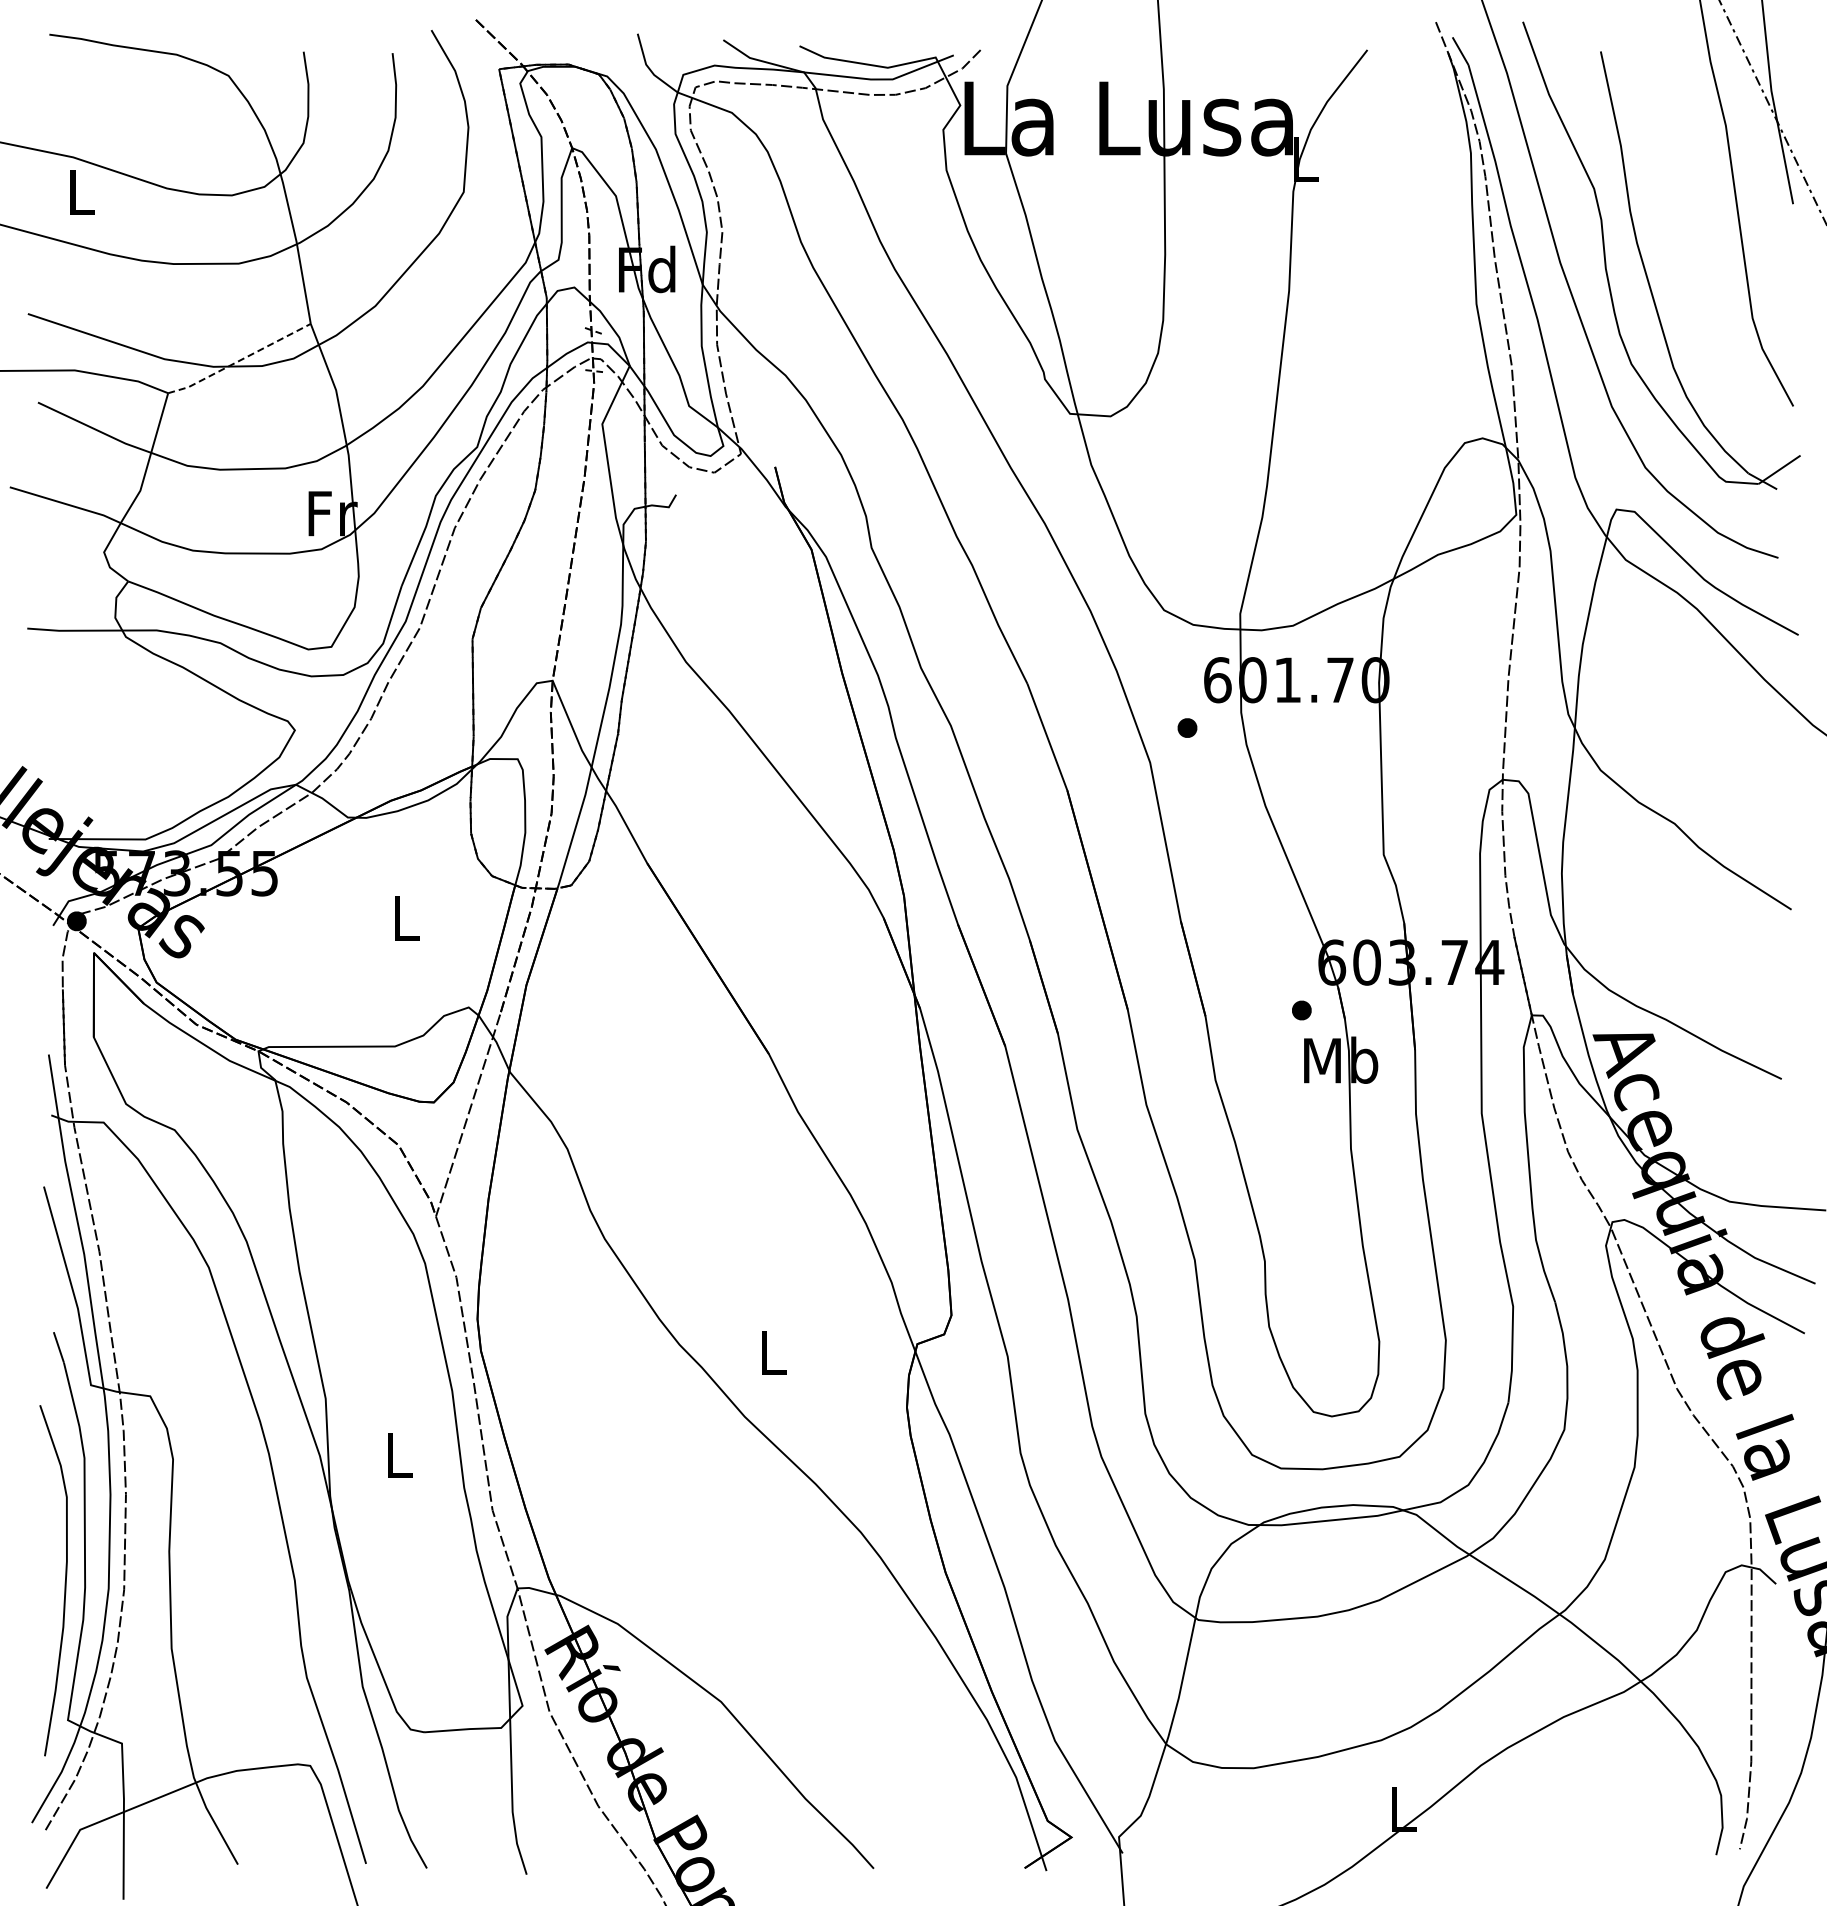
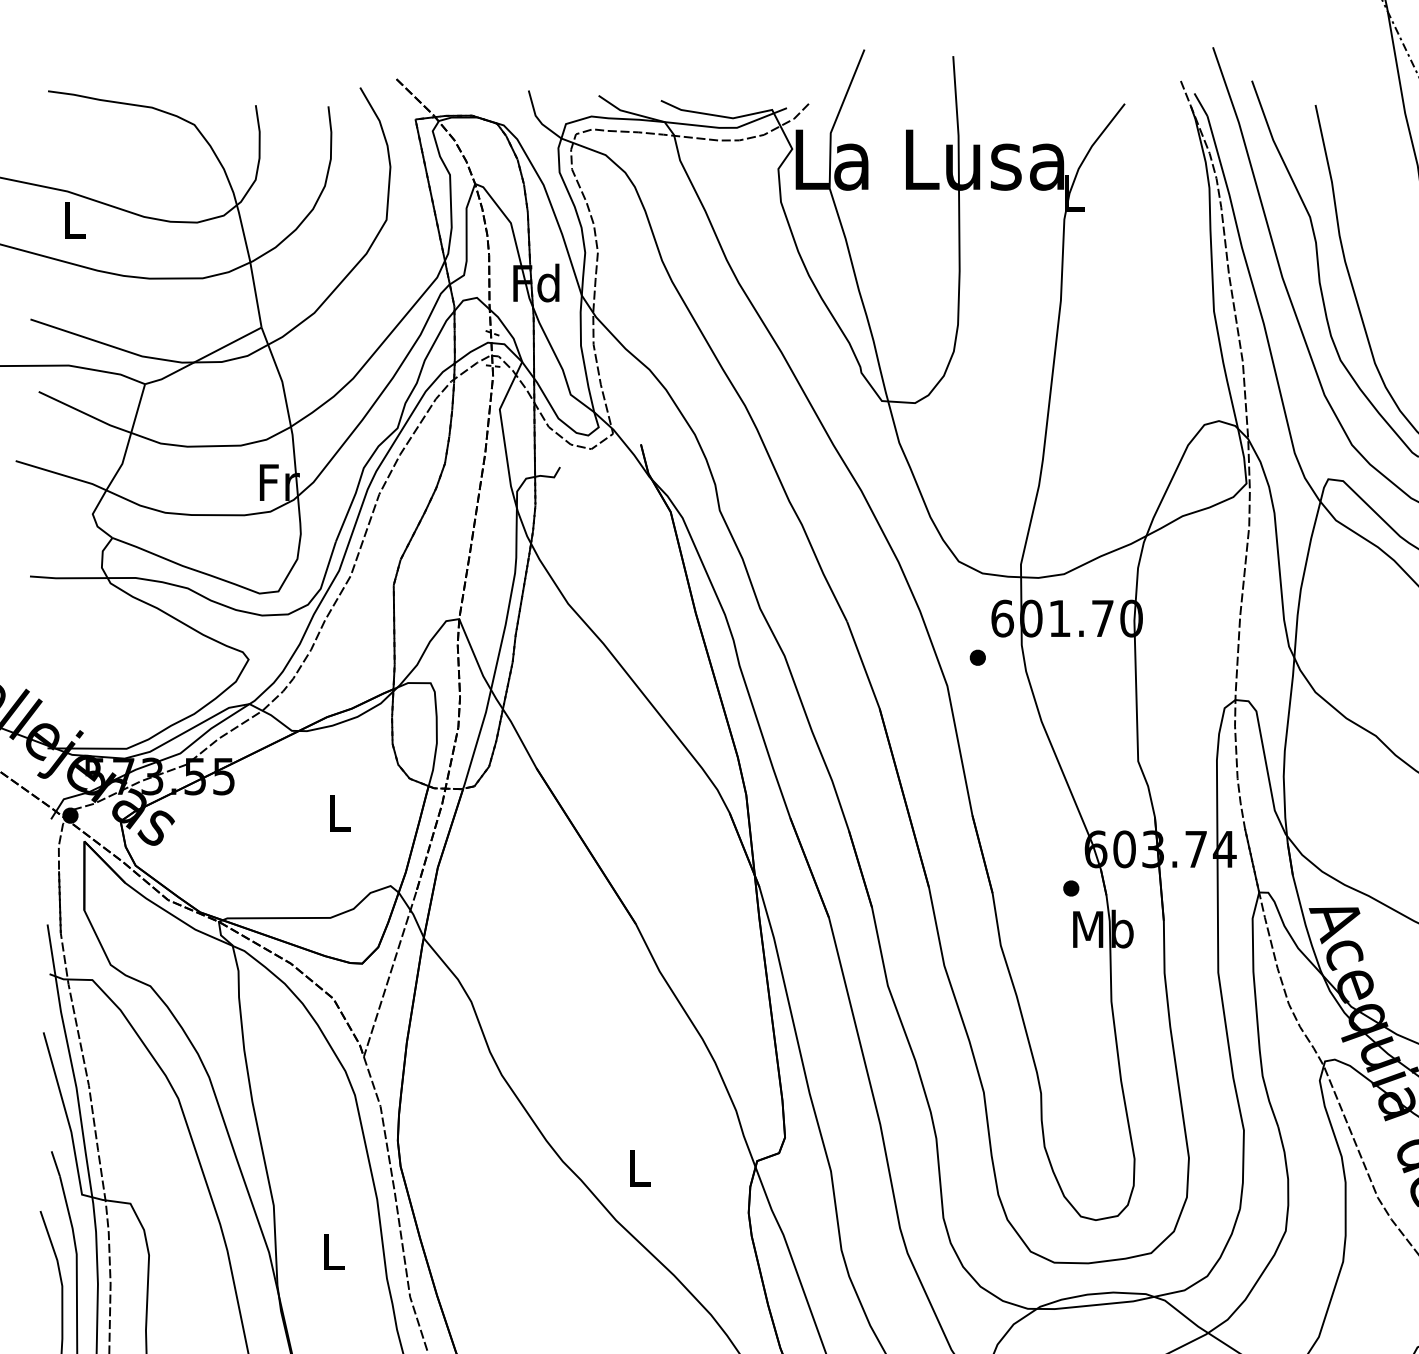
line: (239, 360) -> (203, 357), dashed -> solid

